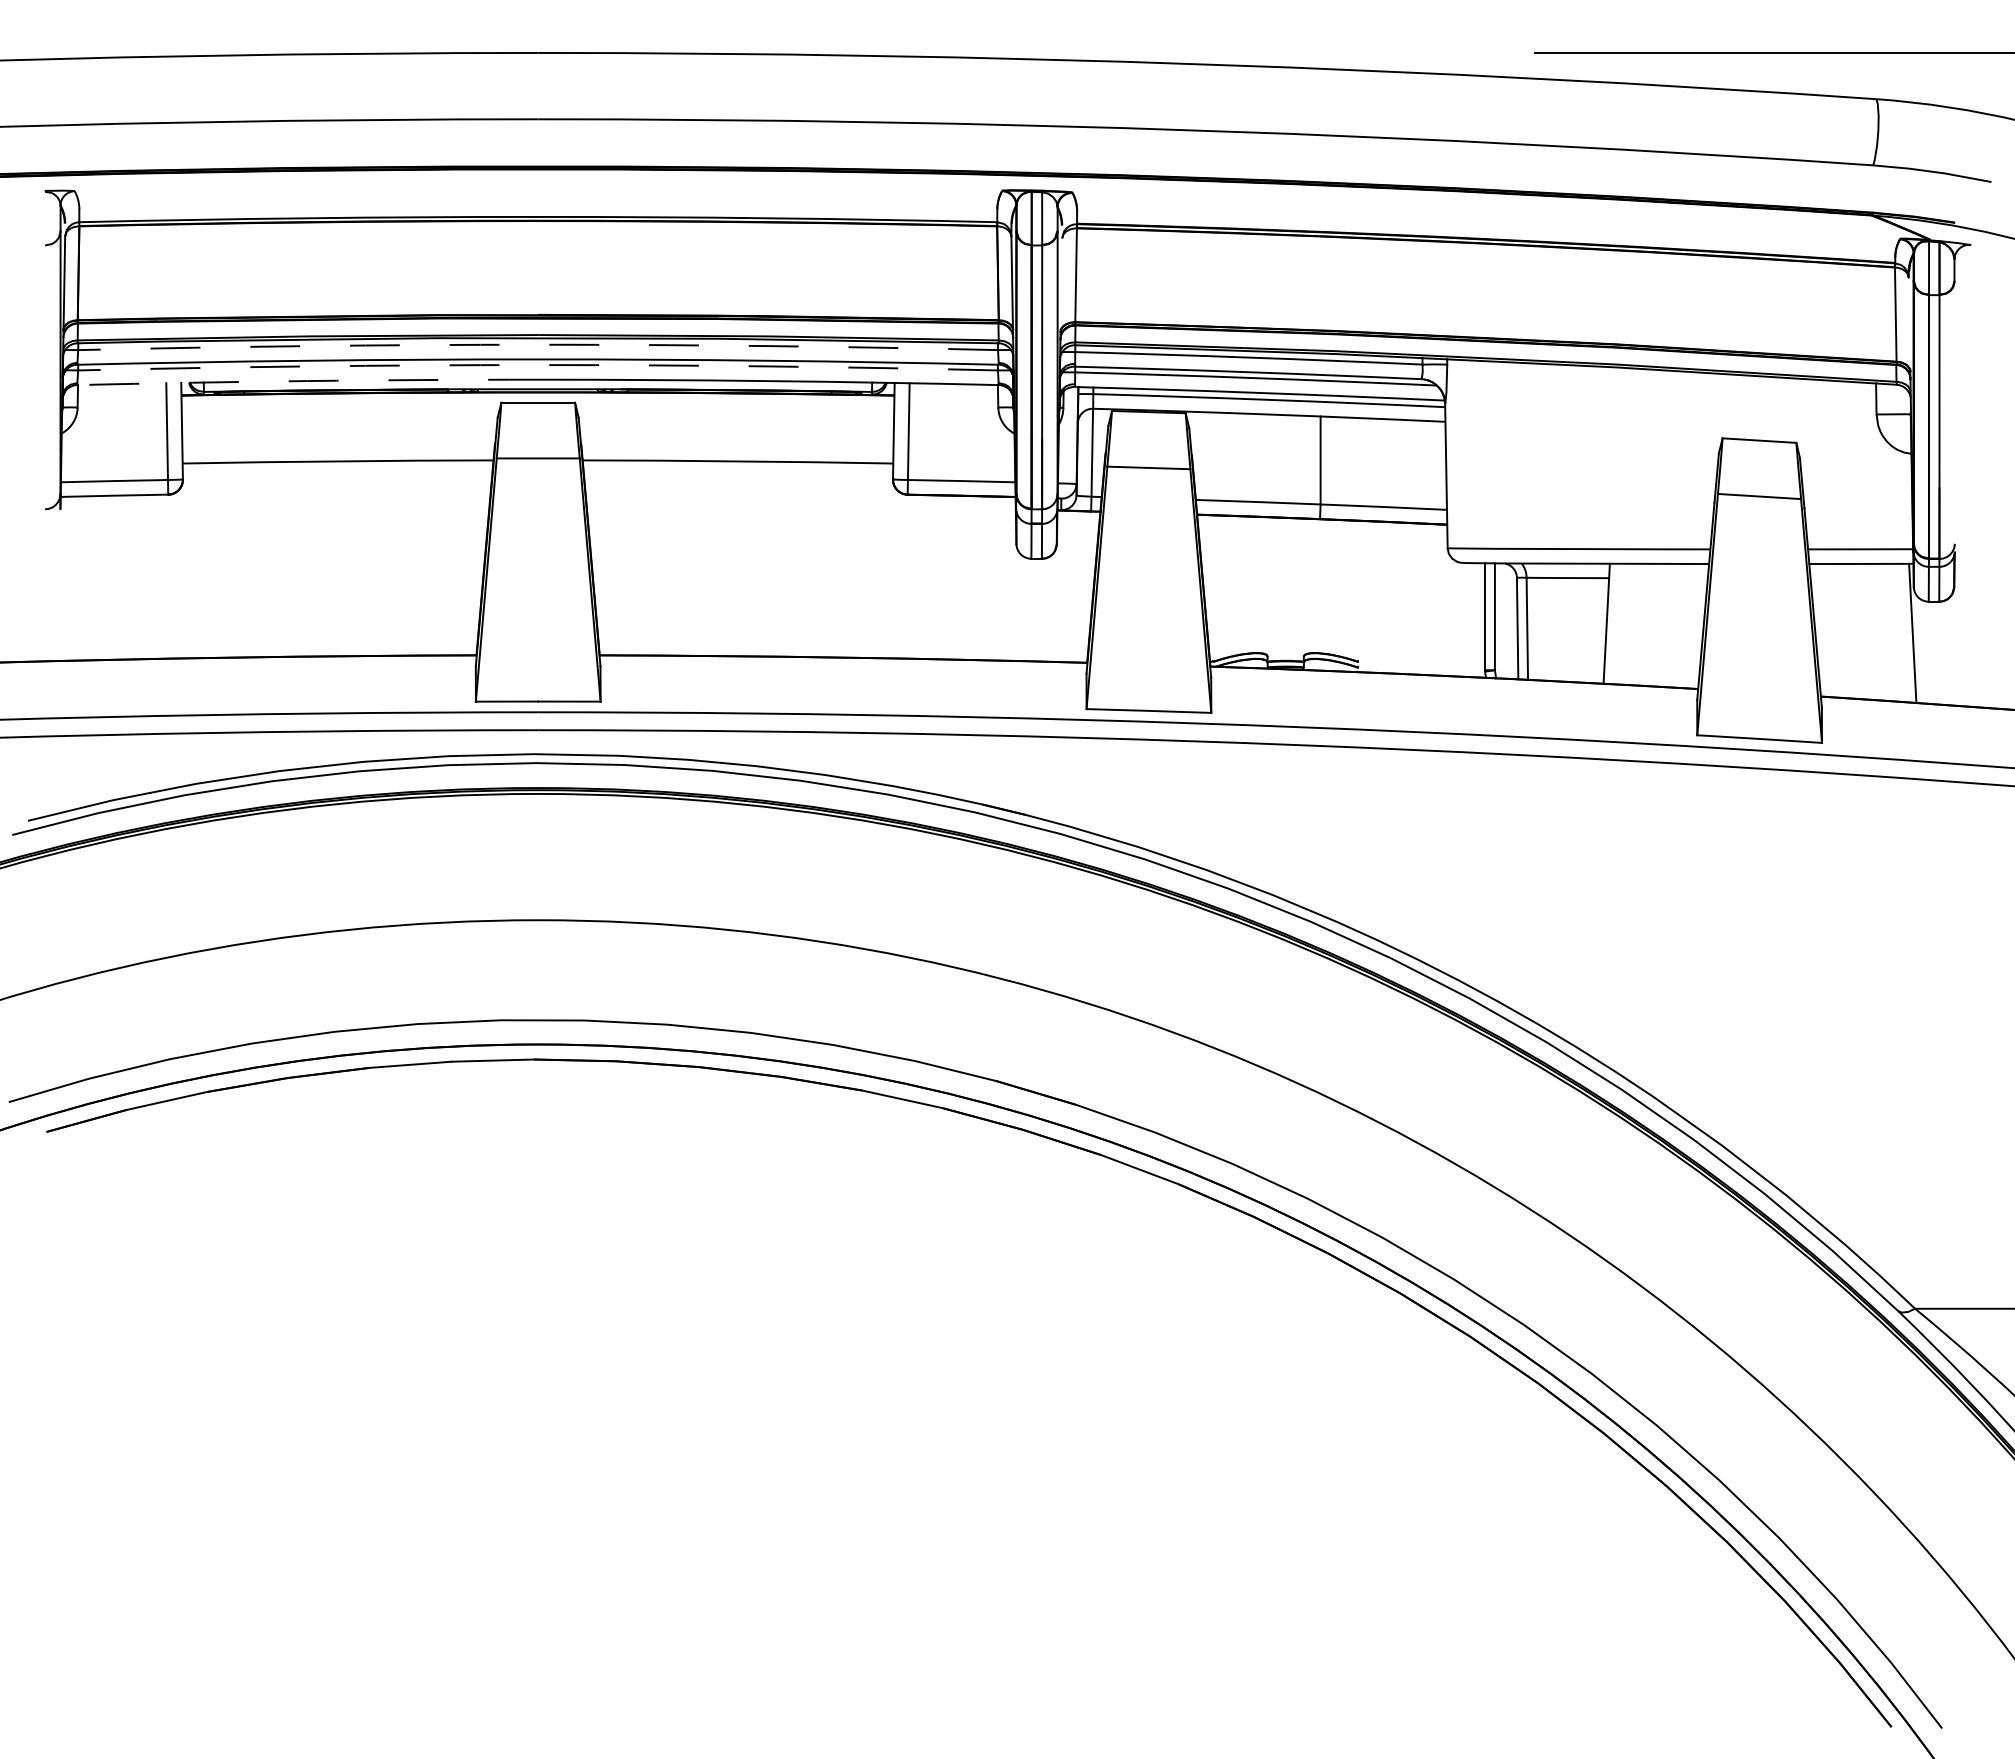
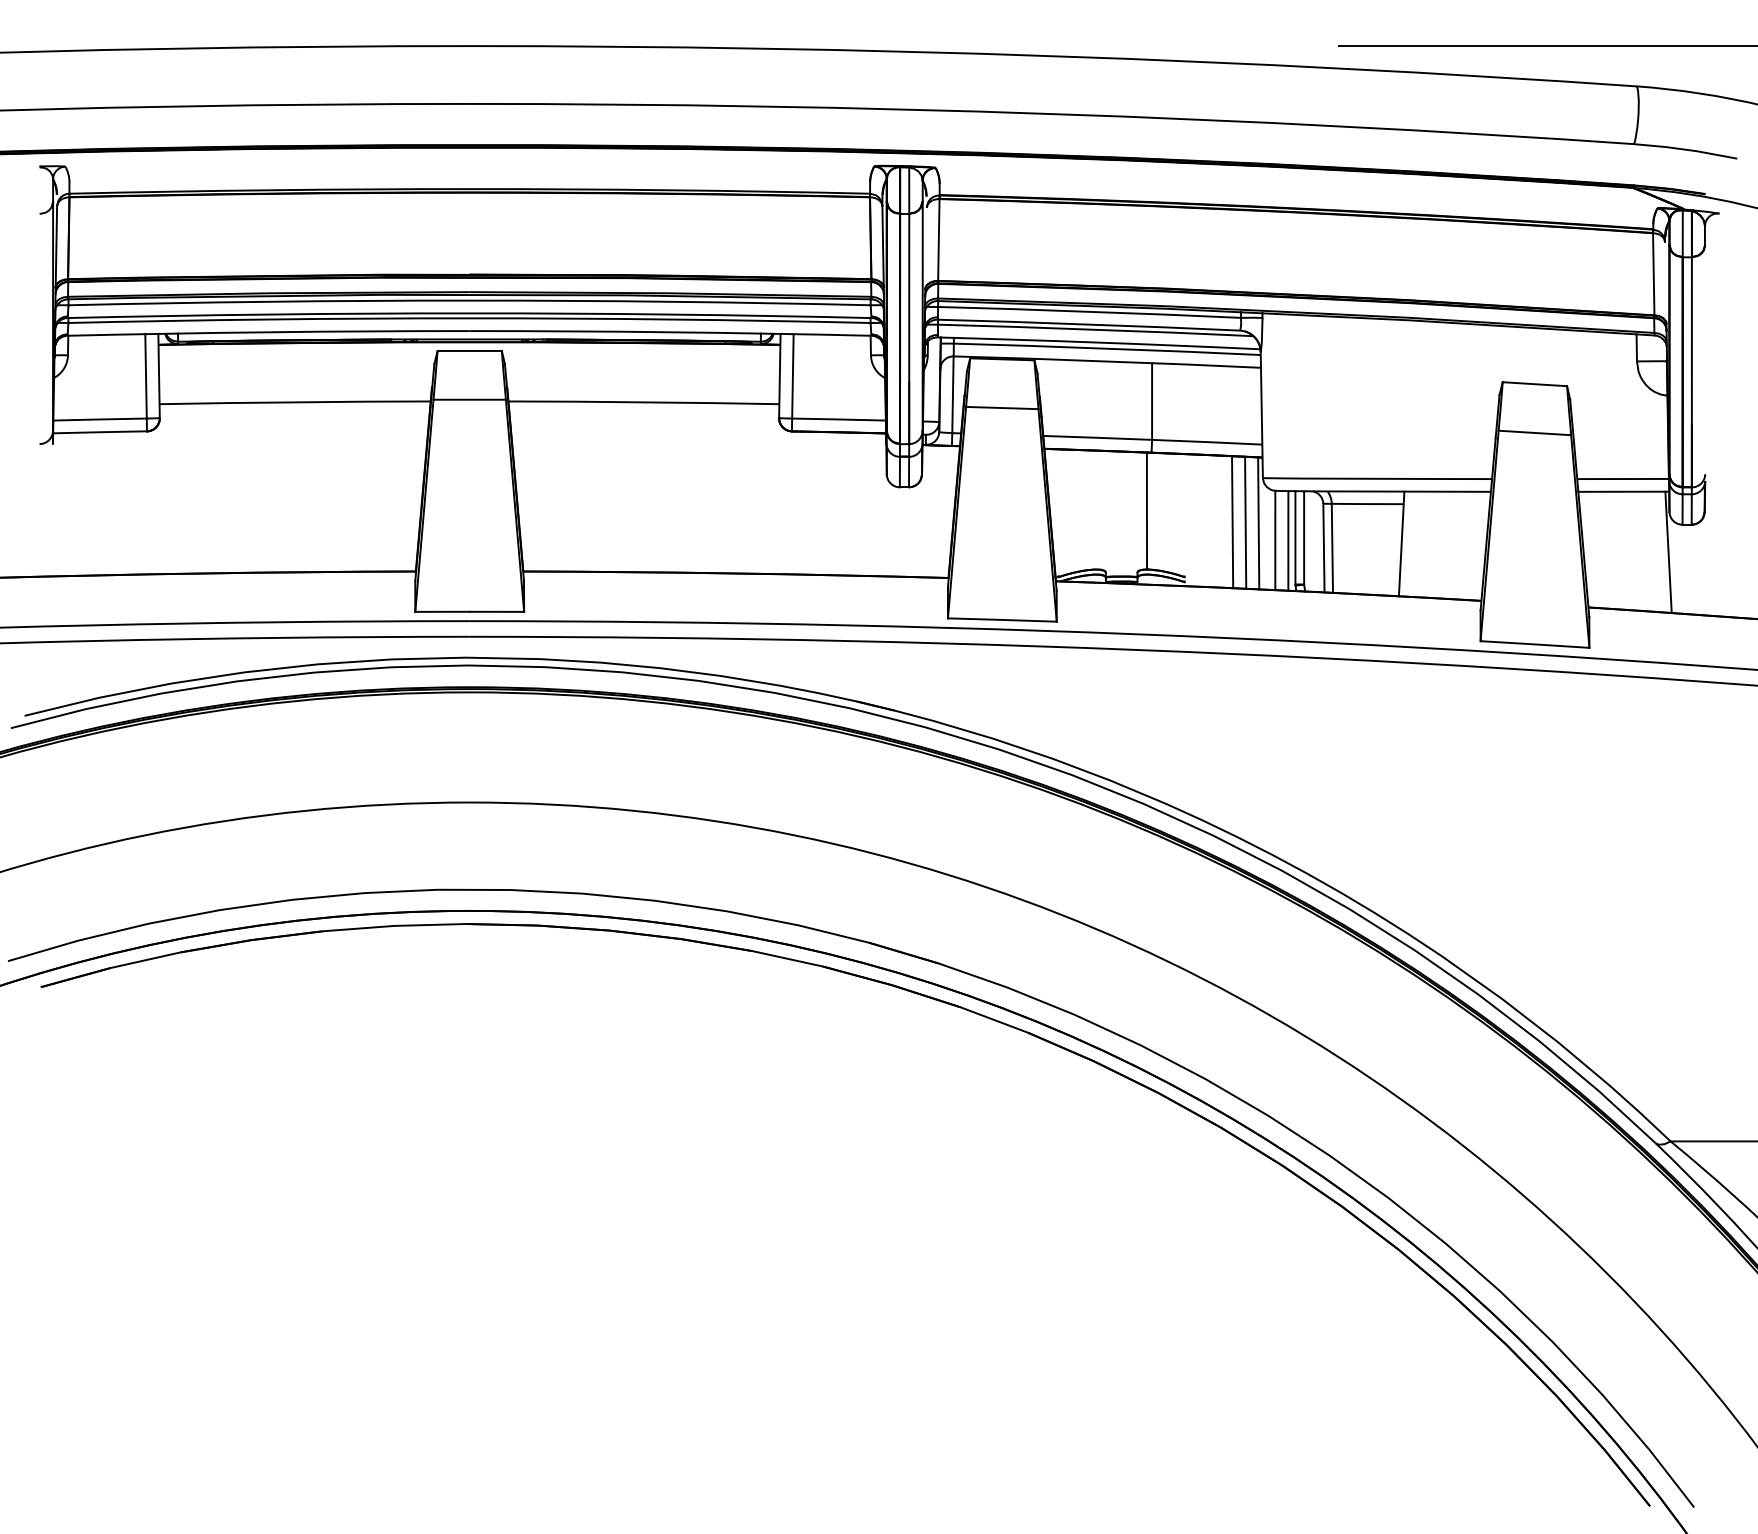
arc: (538, 344) -> (469, 300), dashed -> solid
arc: (538, 365) -> (469, 318), dashed -> solid
arc: (307, 381) -> (268, 332), dashed -> solid
line: (1314, 586) -> (1146, 511), added
line: (1412, 598) -> (1232, 521), added
line: (1427, 599) -> (1245, 522), added
line: (1442, 599) -> (1258, 522), added
line: (1461, 619) -> (1274, 540), added
line: (1476, 620) -> (1288, 541), added

